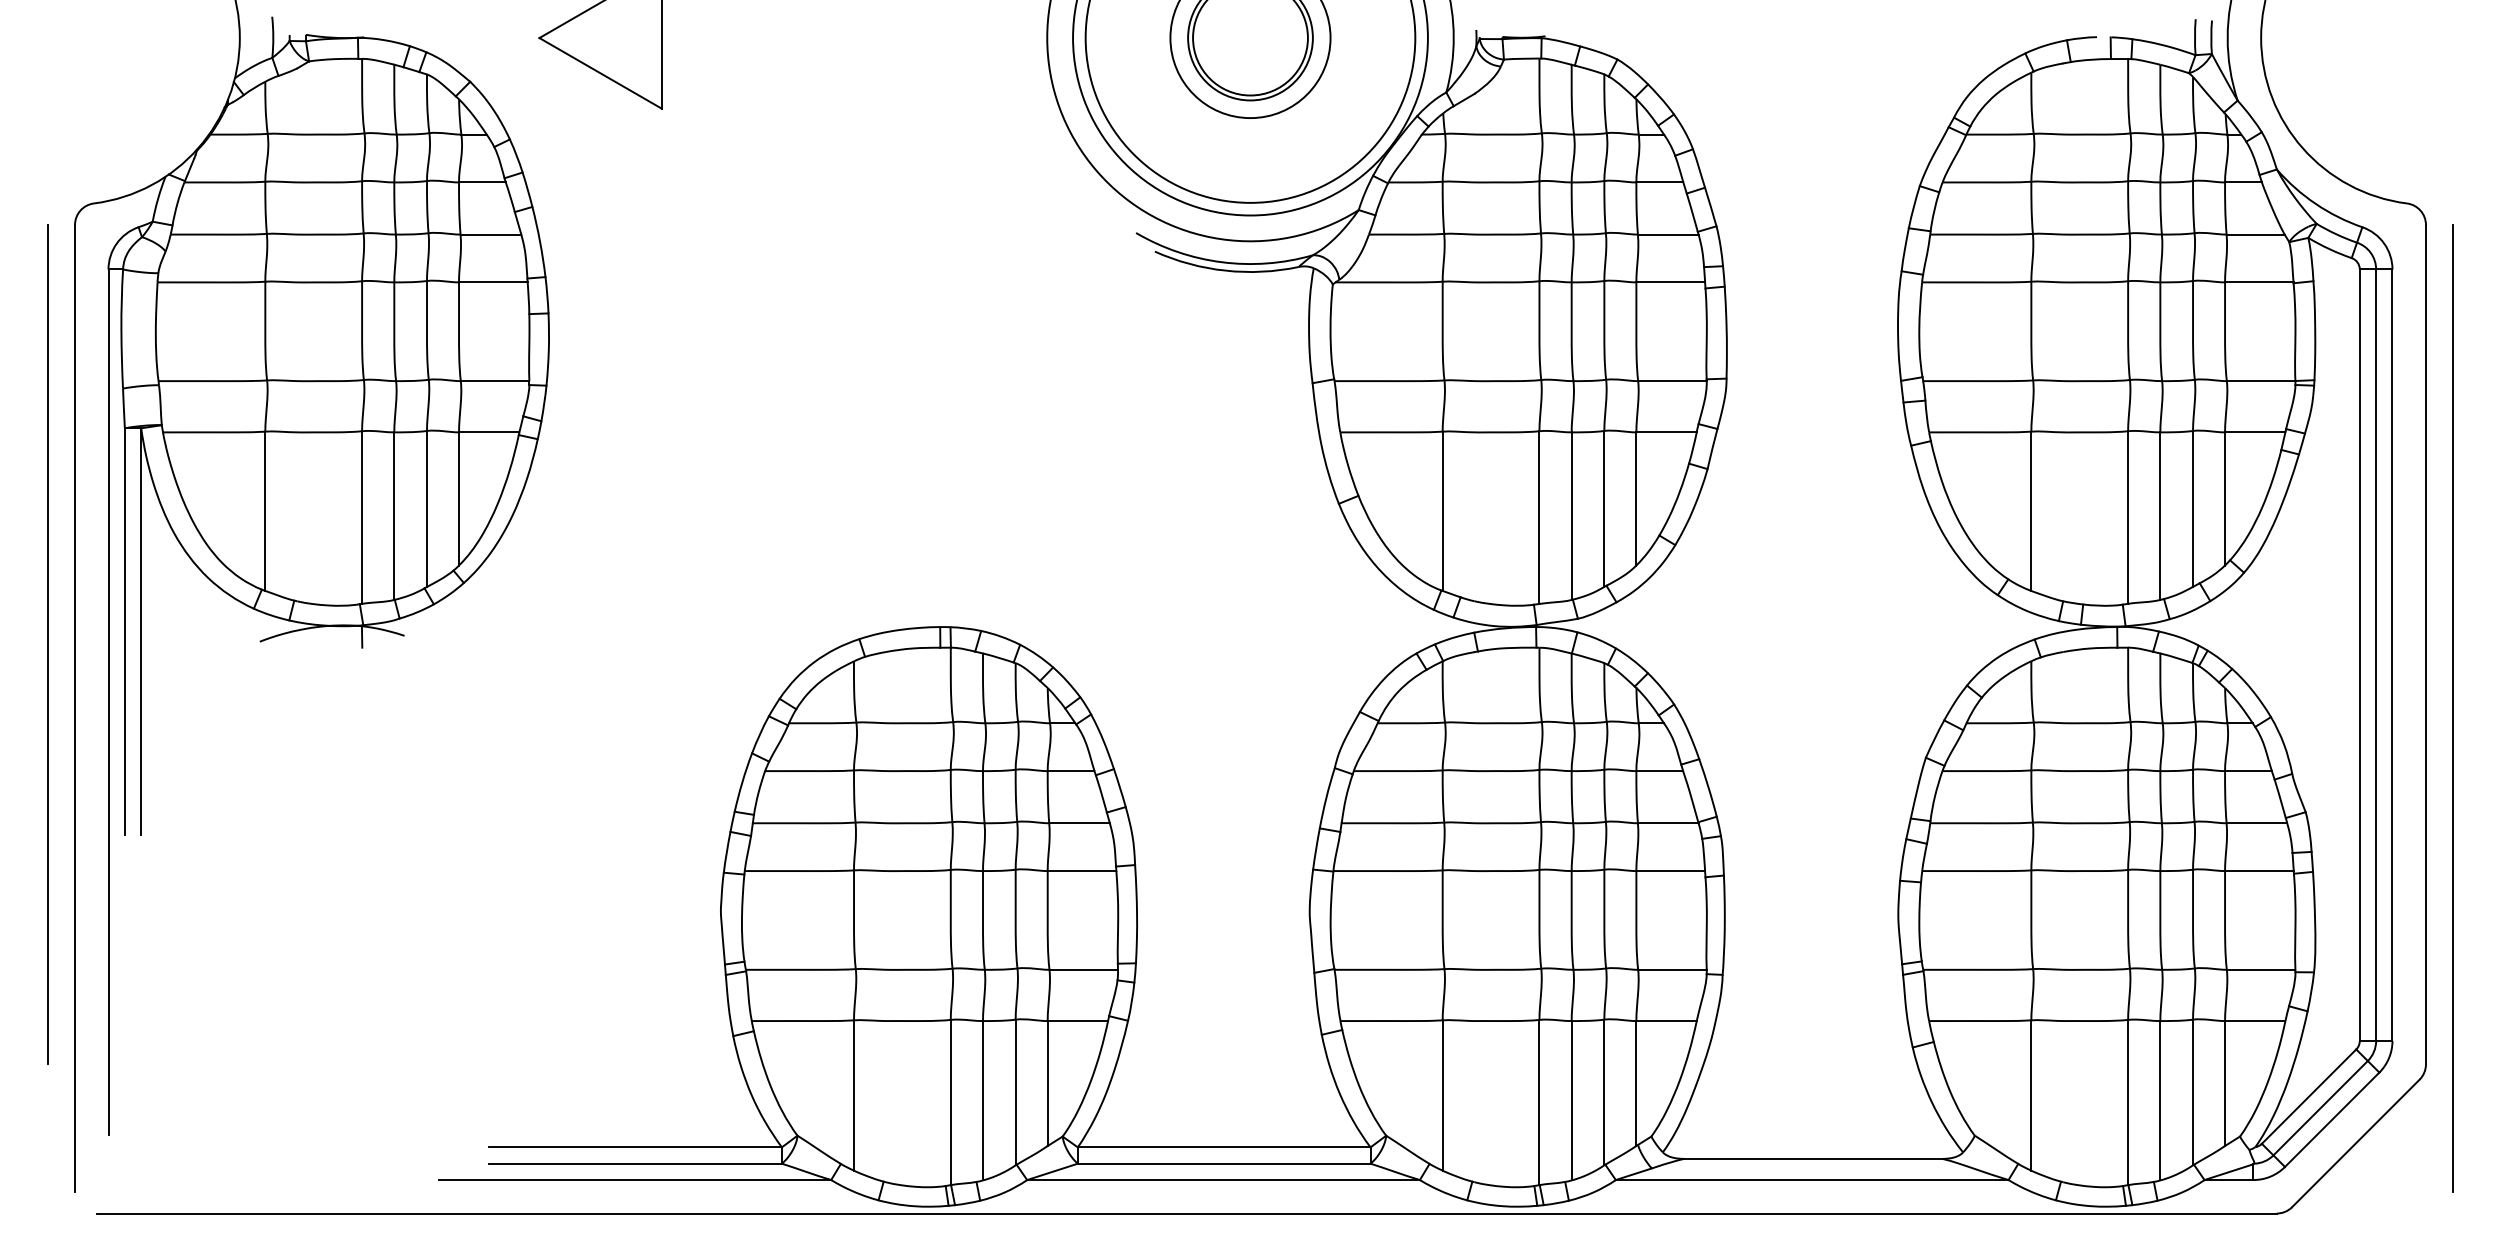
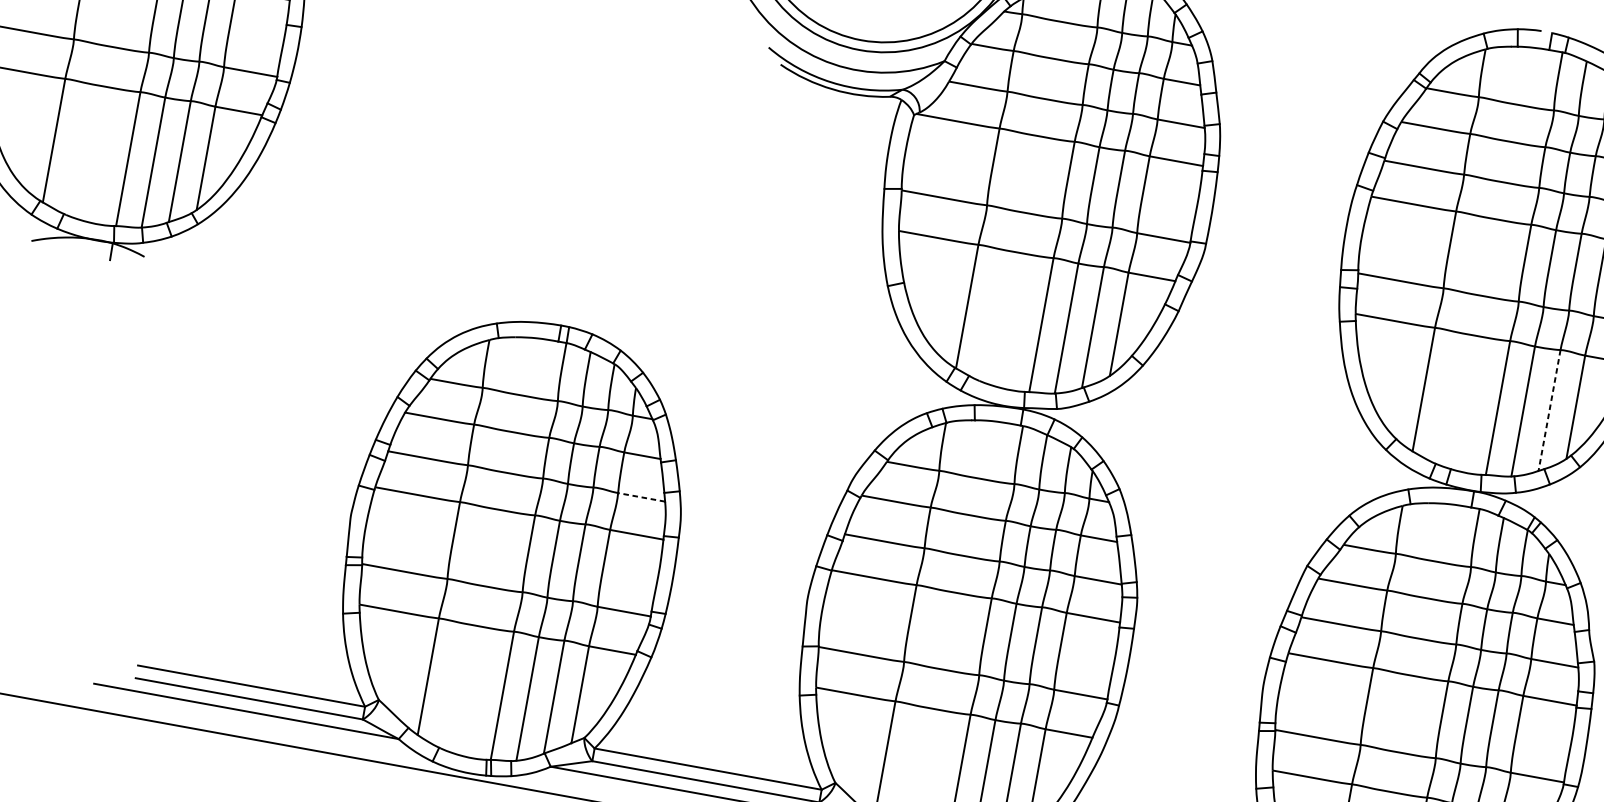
line: (2193, 508) -> (1549, 410), solid -> dashed
line: (1079, 823) -> (641, 497), solid -> dashed

